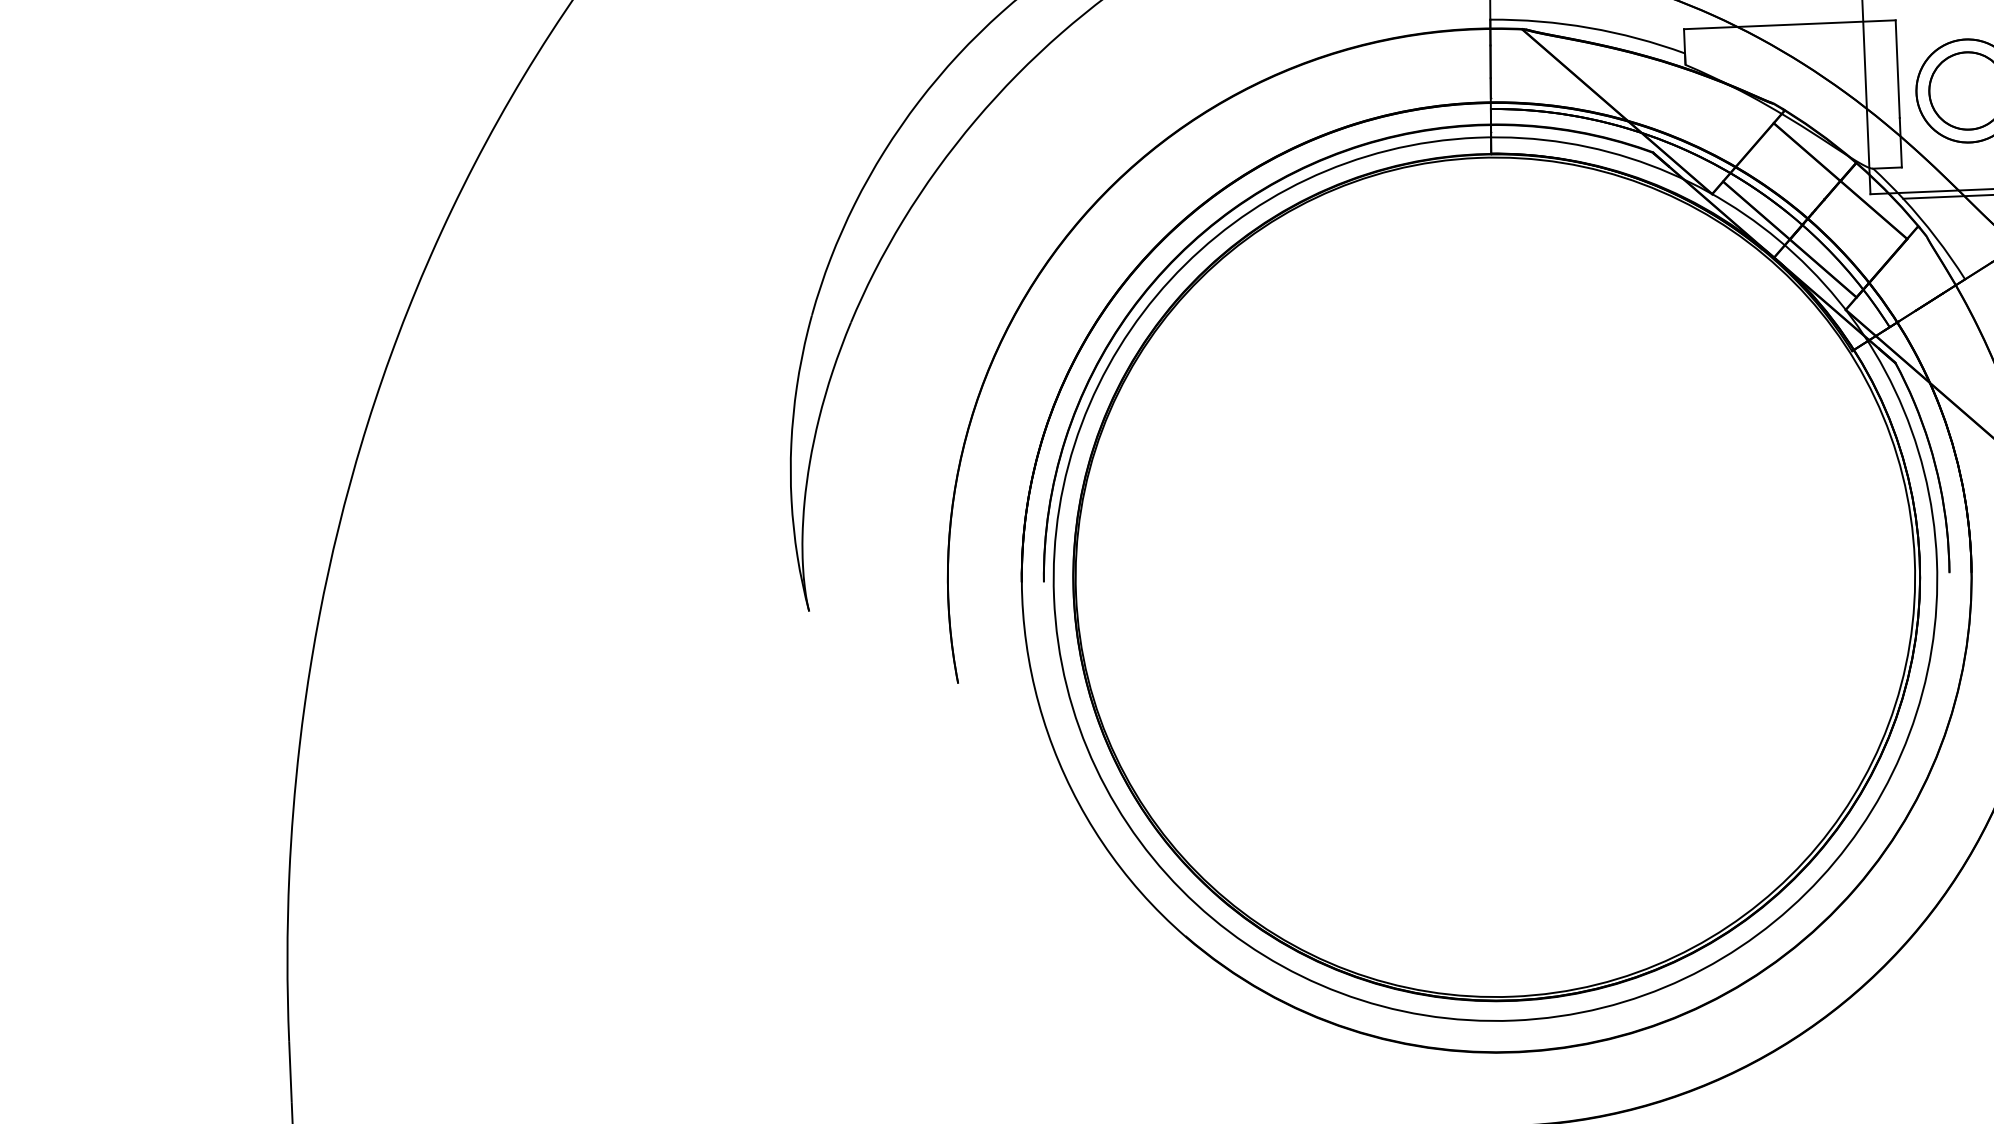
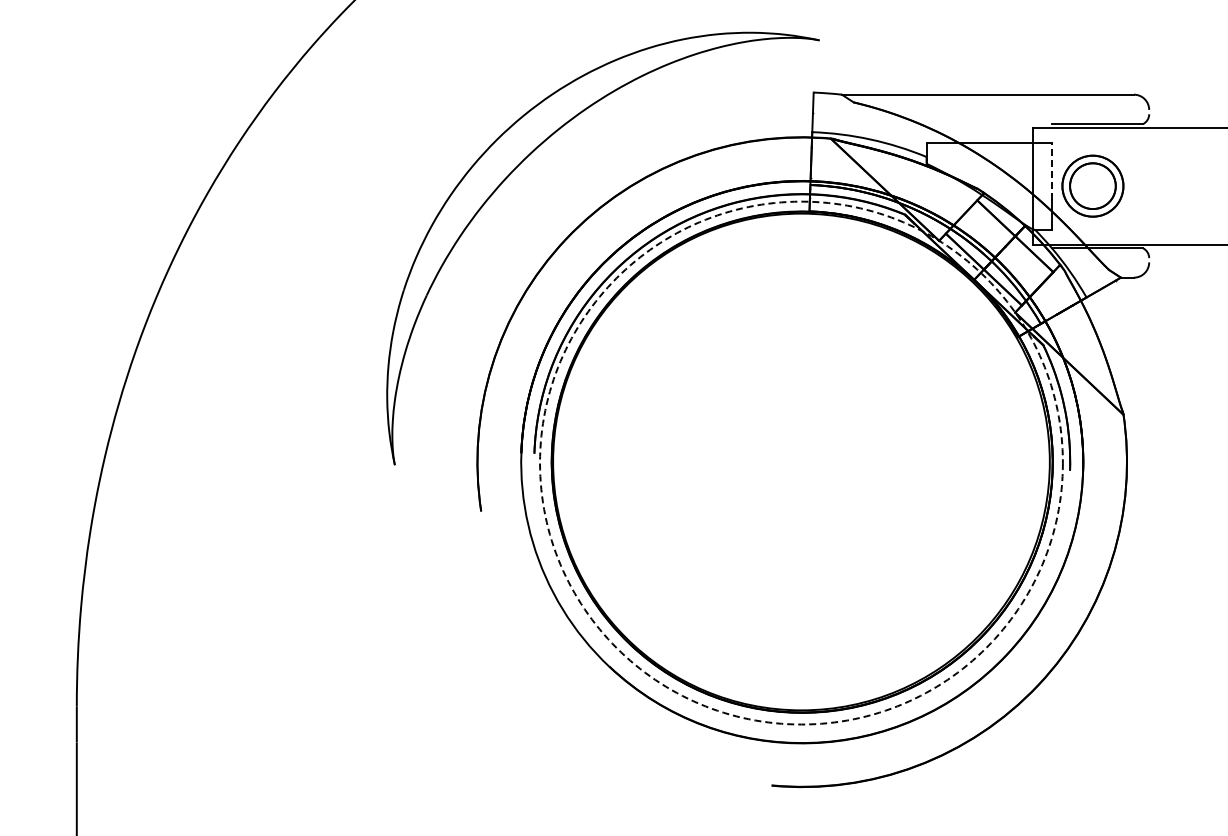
line: (1896, 69) -> (1051, 171), solid -> dashed
circle: (1495, 578) -> (801, 462), solid -> dashed

